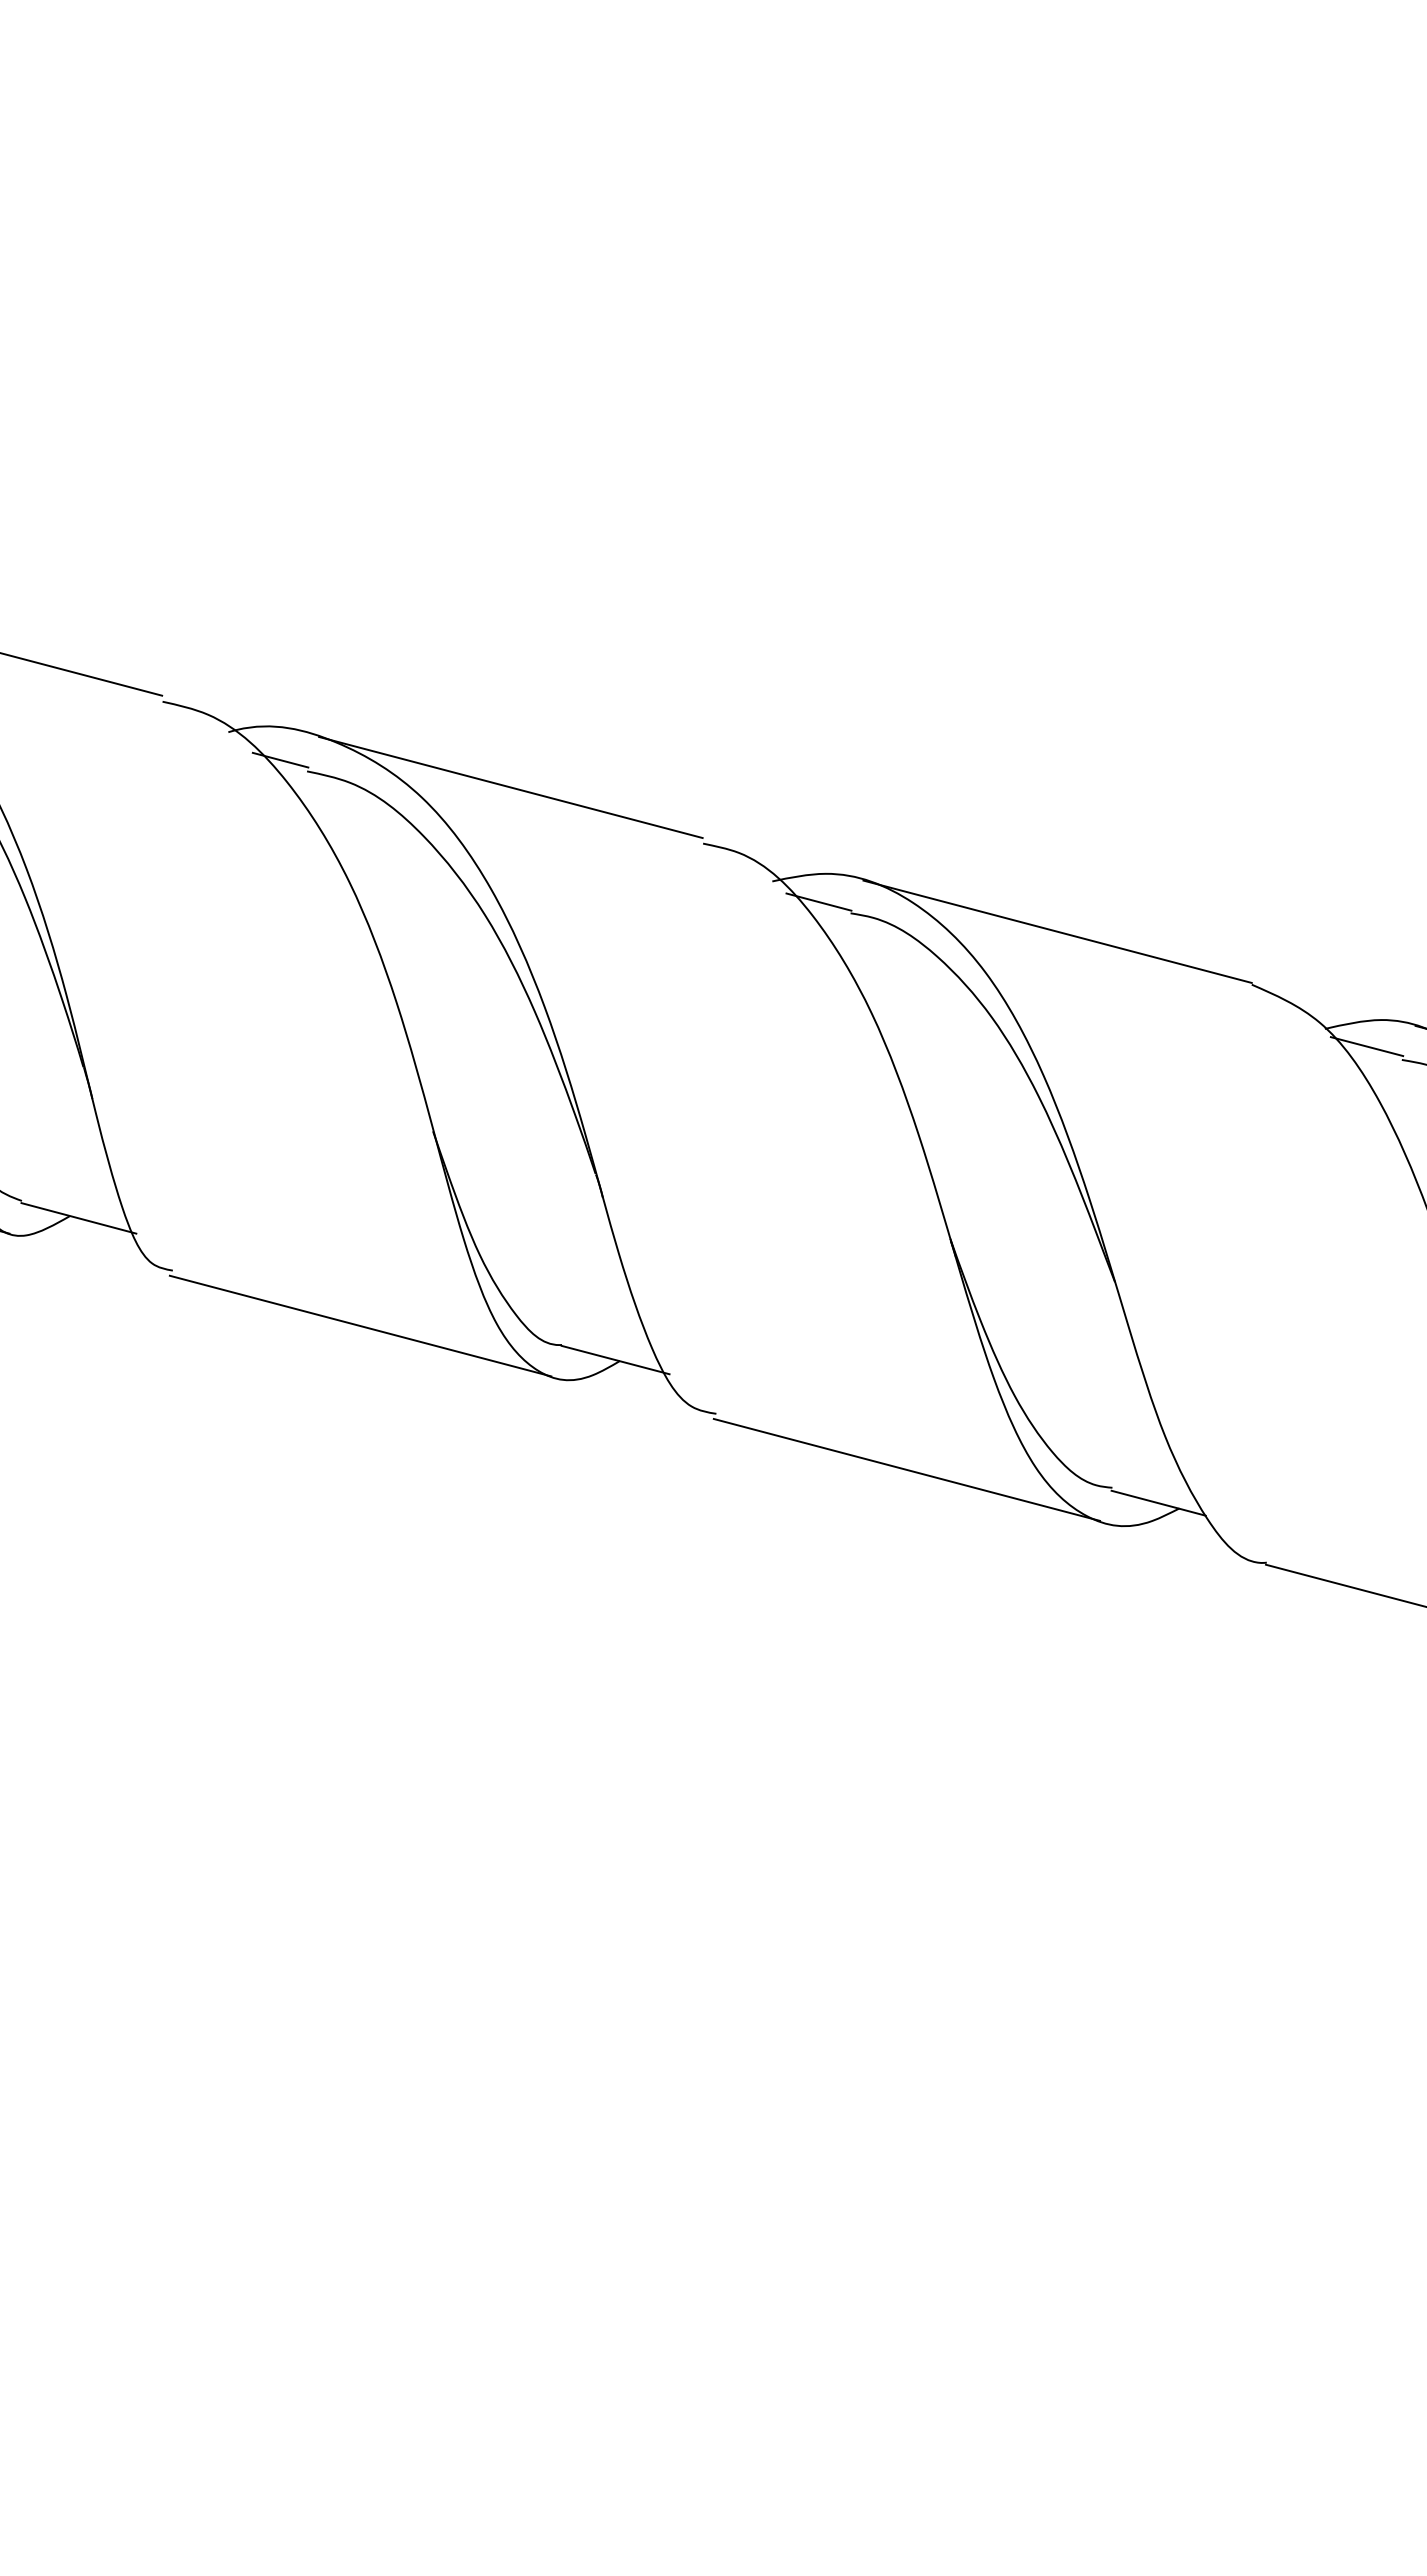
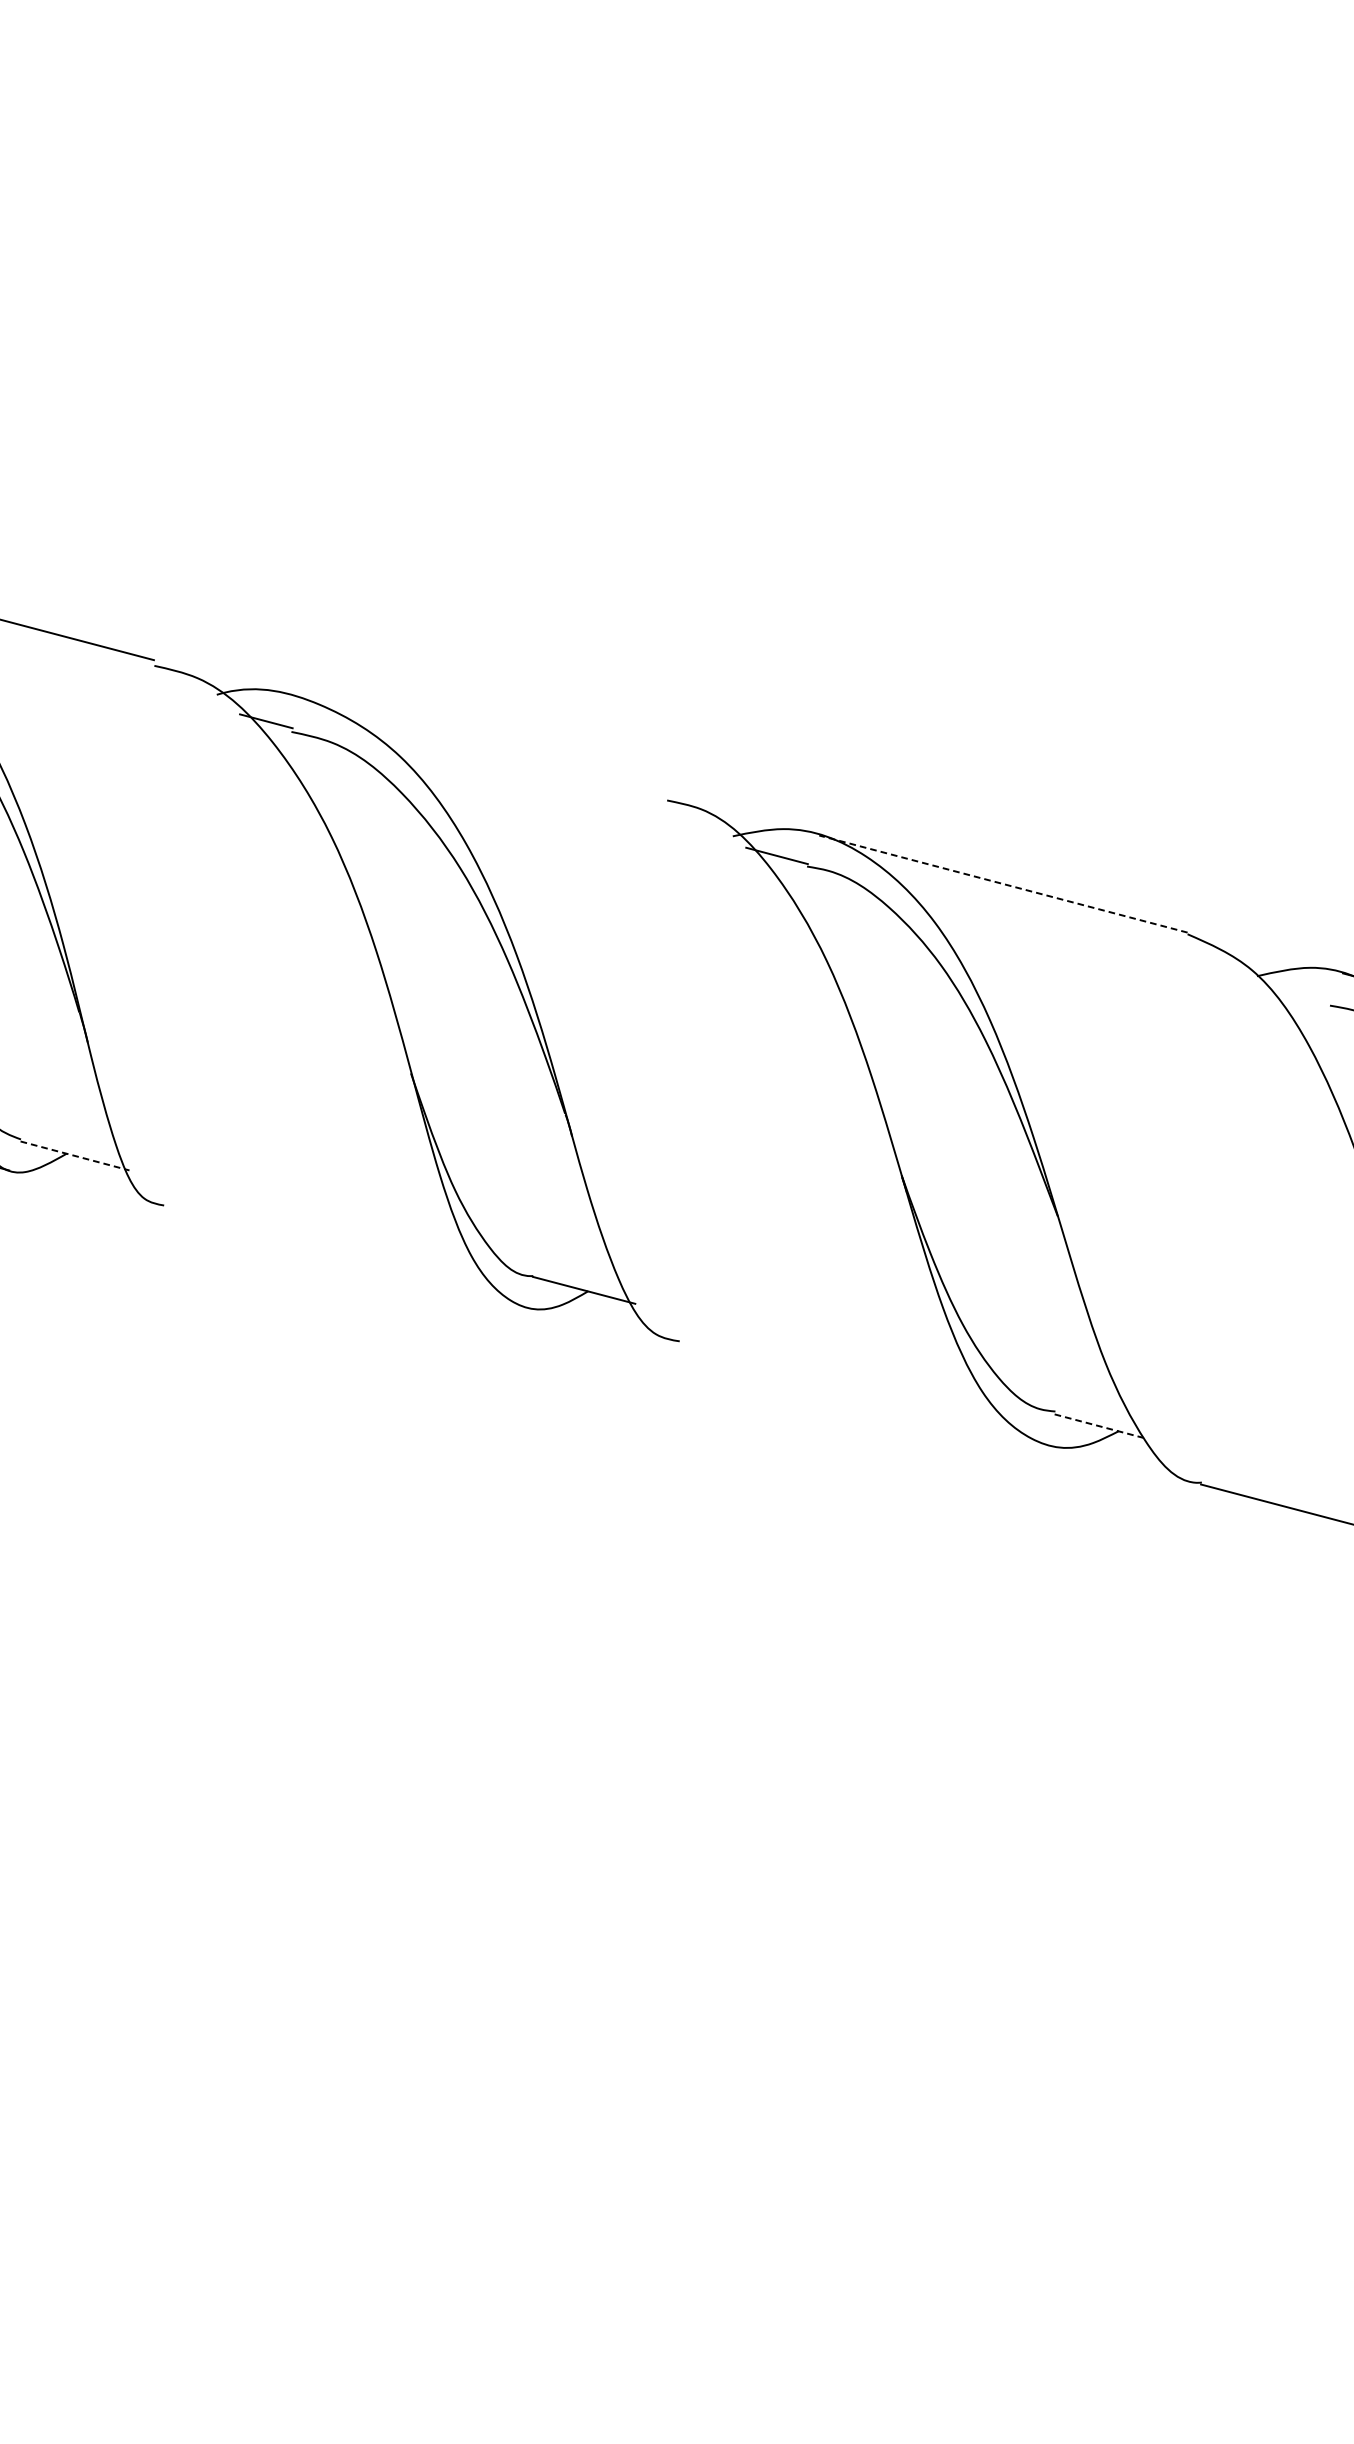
line: (510, 787) -> (484, 747), removed
line: (1057, 931) -> (1003, 883), solid -> dashed
line: (1366, 1046) -> (1296, 992), removed
line: (79, 1218) -> (75, 1156), solid -> dashed
line: (360, 1325) -> (342, 1257), removed
line: (906, 1469) -> (860, 1394), removed
line: (1158, 1503) -> (1099, 1426), solid -> dashed

